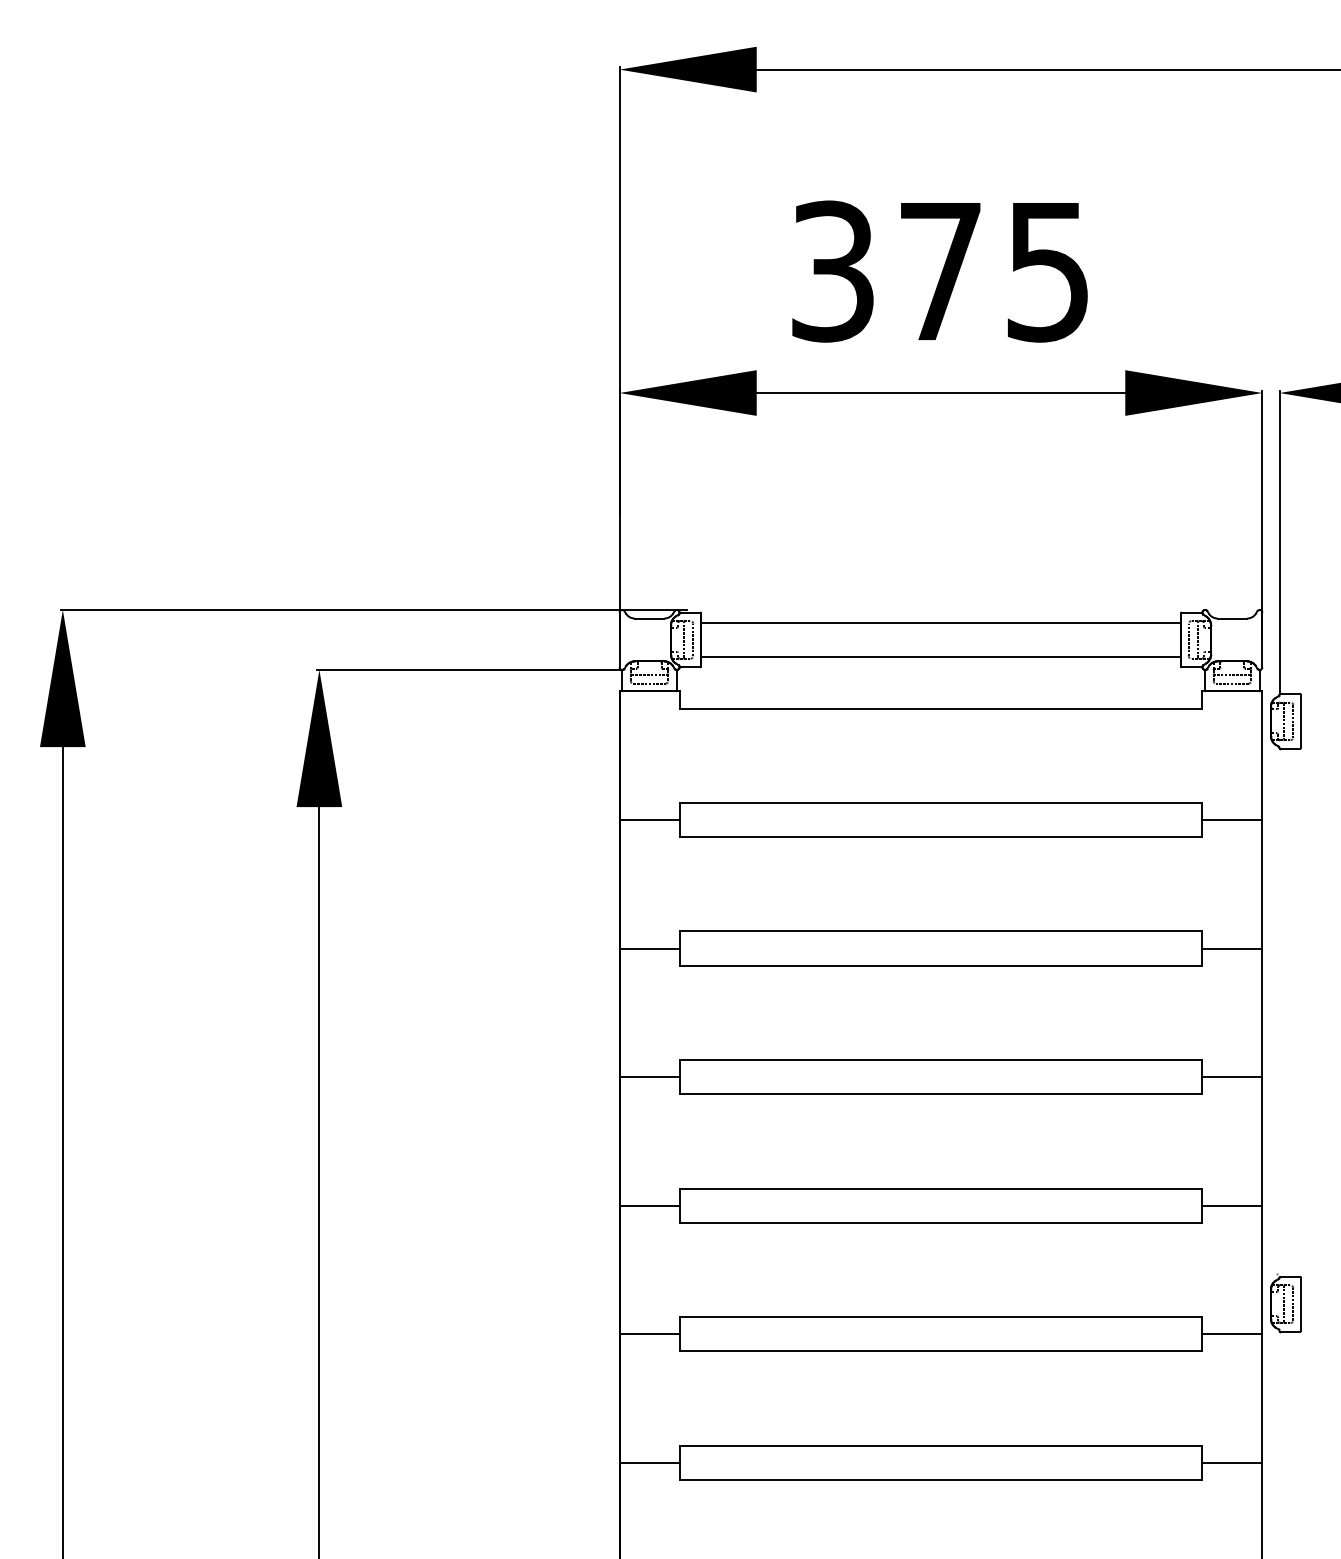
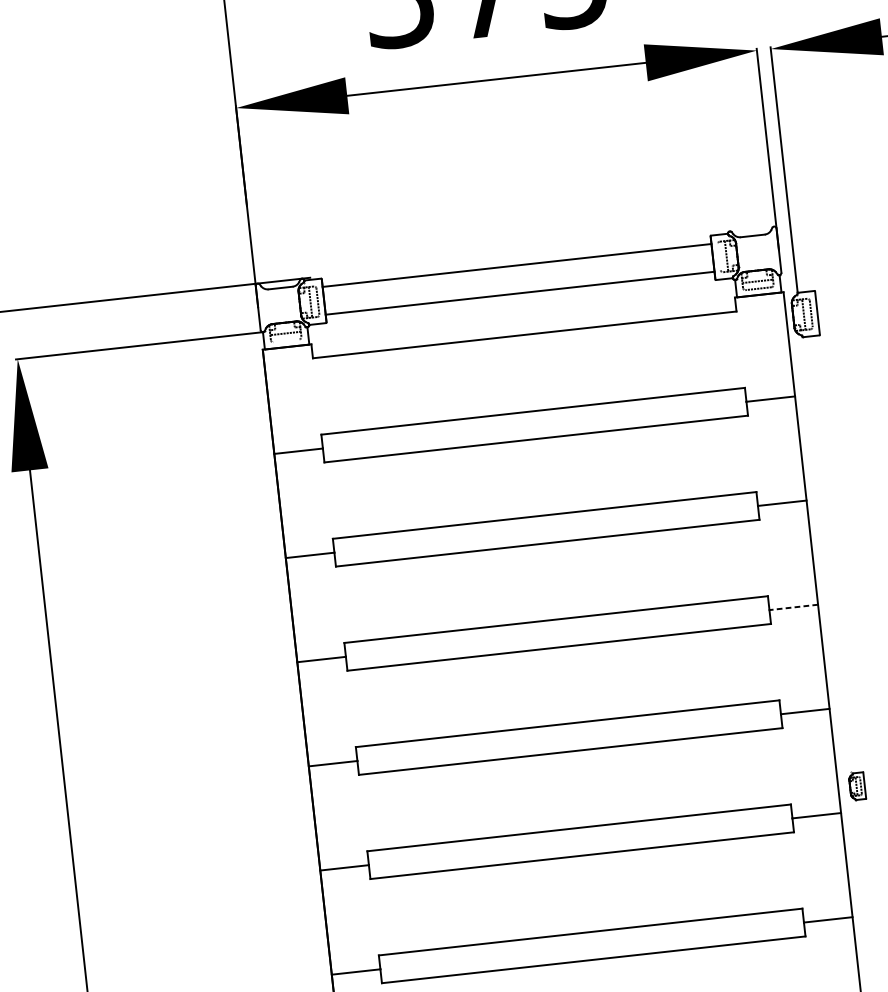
line: (1188, 639) -> (719, 256), removed
line: (649, 683) -> (286, 340), removed
line: (1232, 1077) -> (793, 607), solid -> dashed
part: (1285, 1303) -> (857, 786), size x0.6

